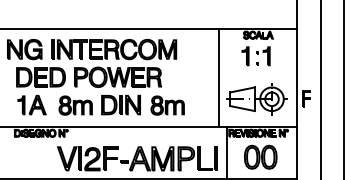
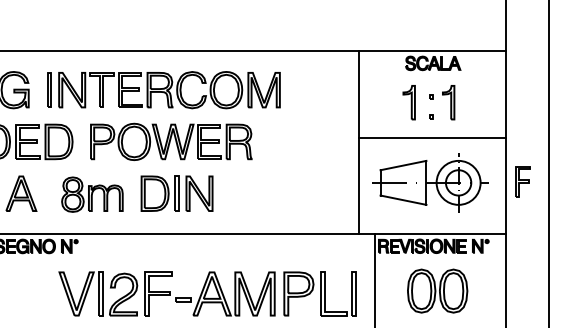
line: (257, 75) -> (431, 138), added
part: (167, 105) -> (263, 194), removed

